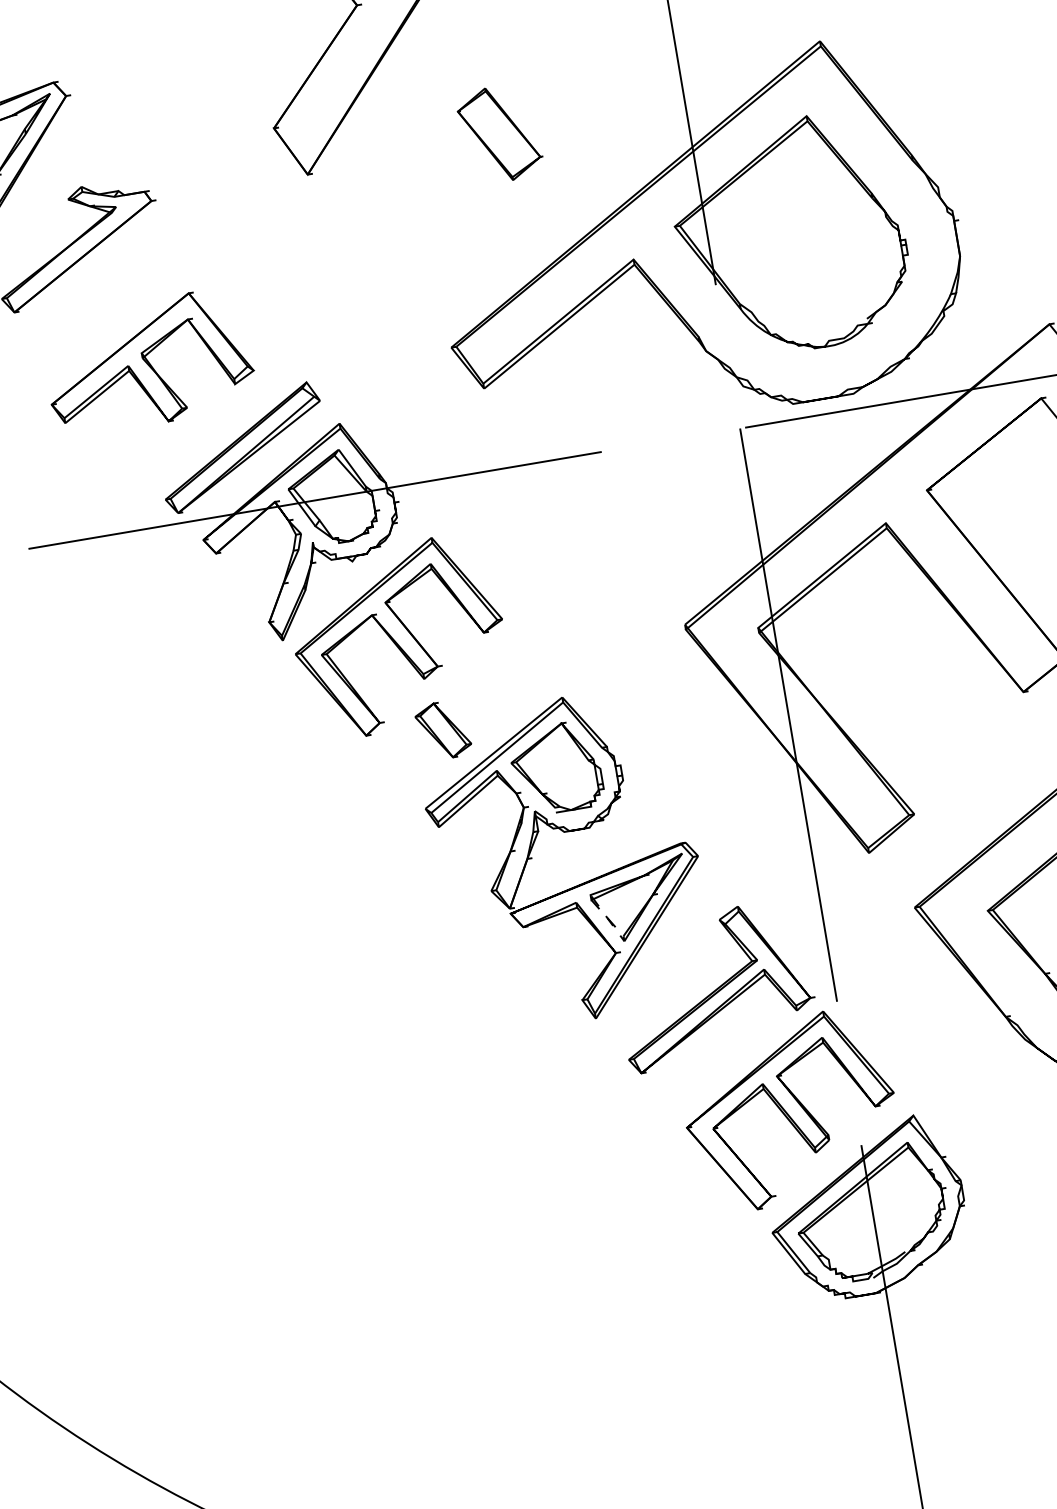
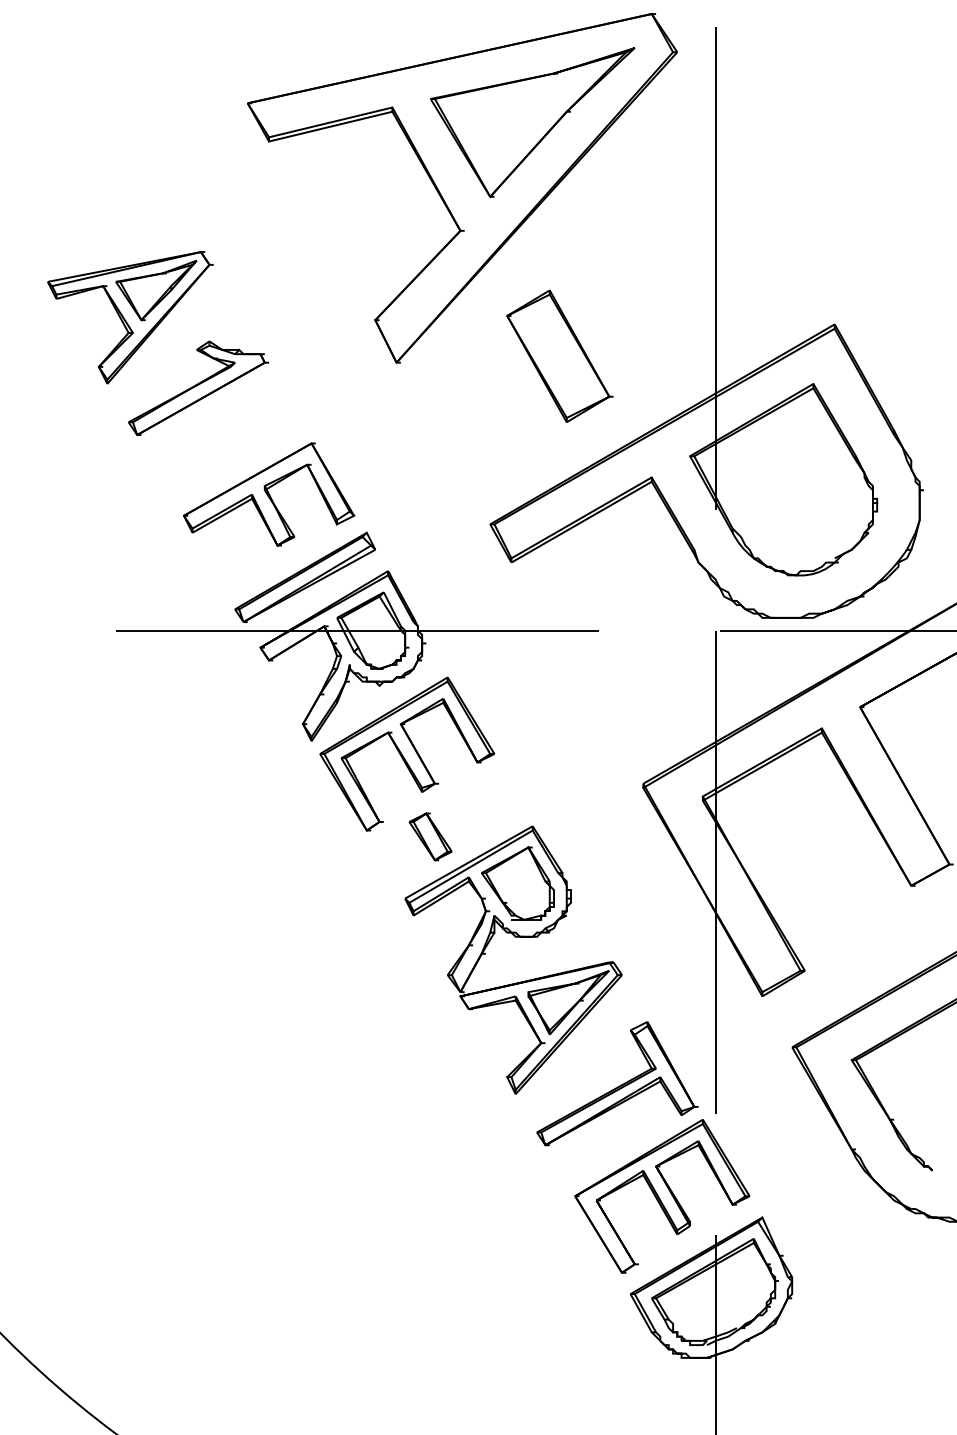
part: (499, 133) -> (559, 355), size x1.67
part: (149, 362) -> (269, 494), moved
line: (624, 941) -> (549, 1034), dashed -> solid

